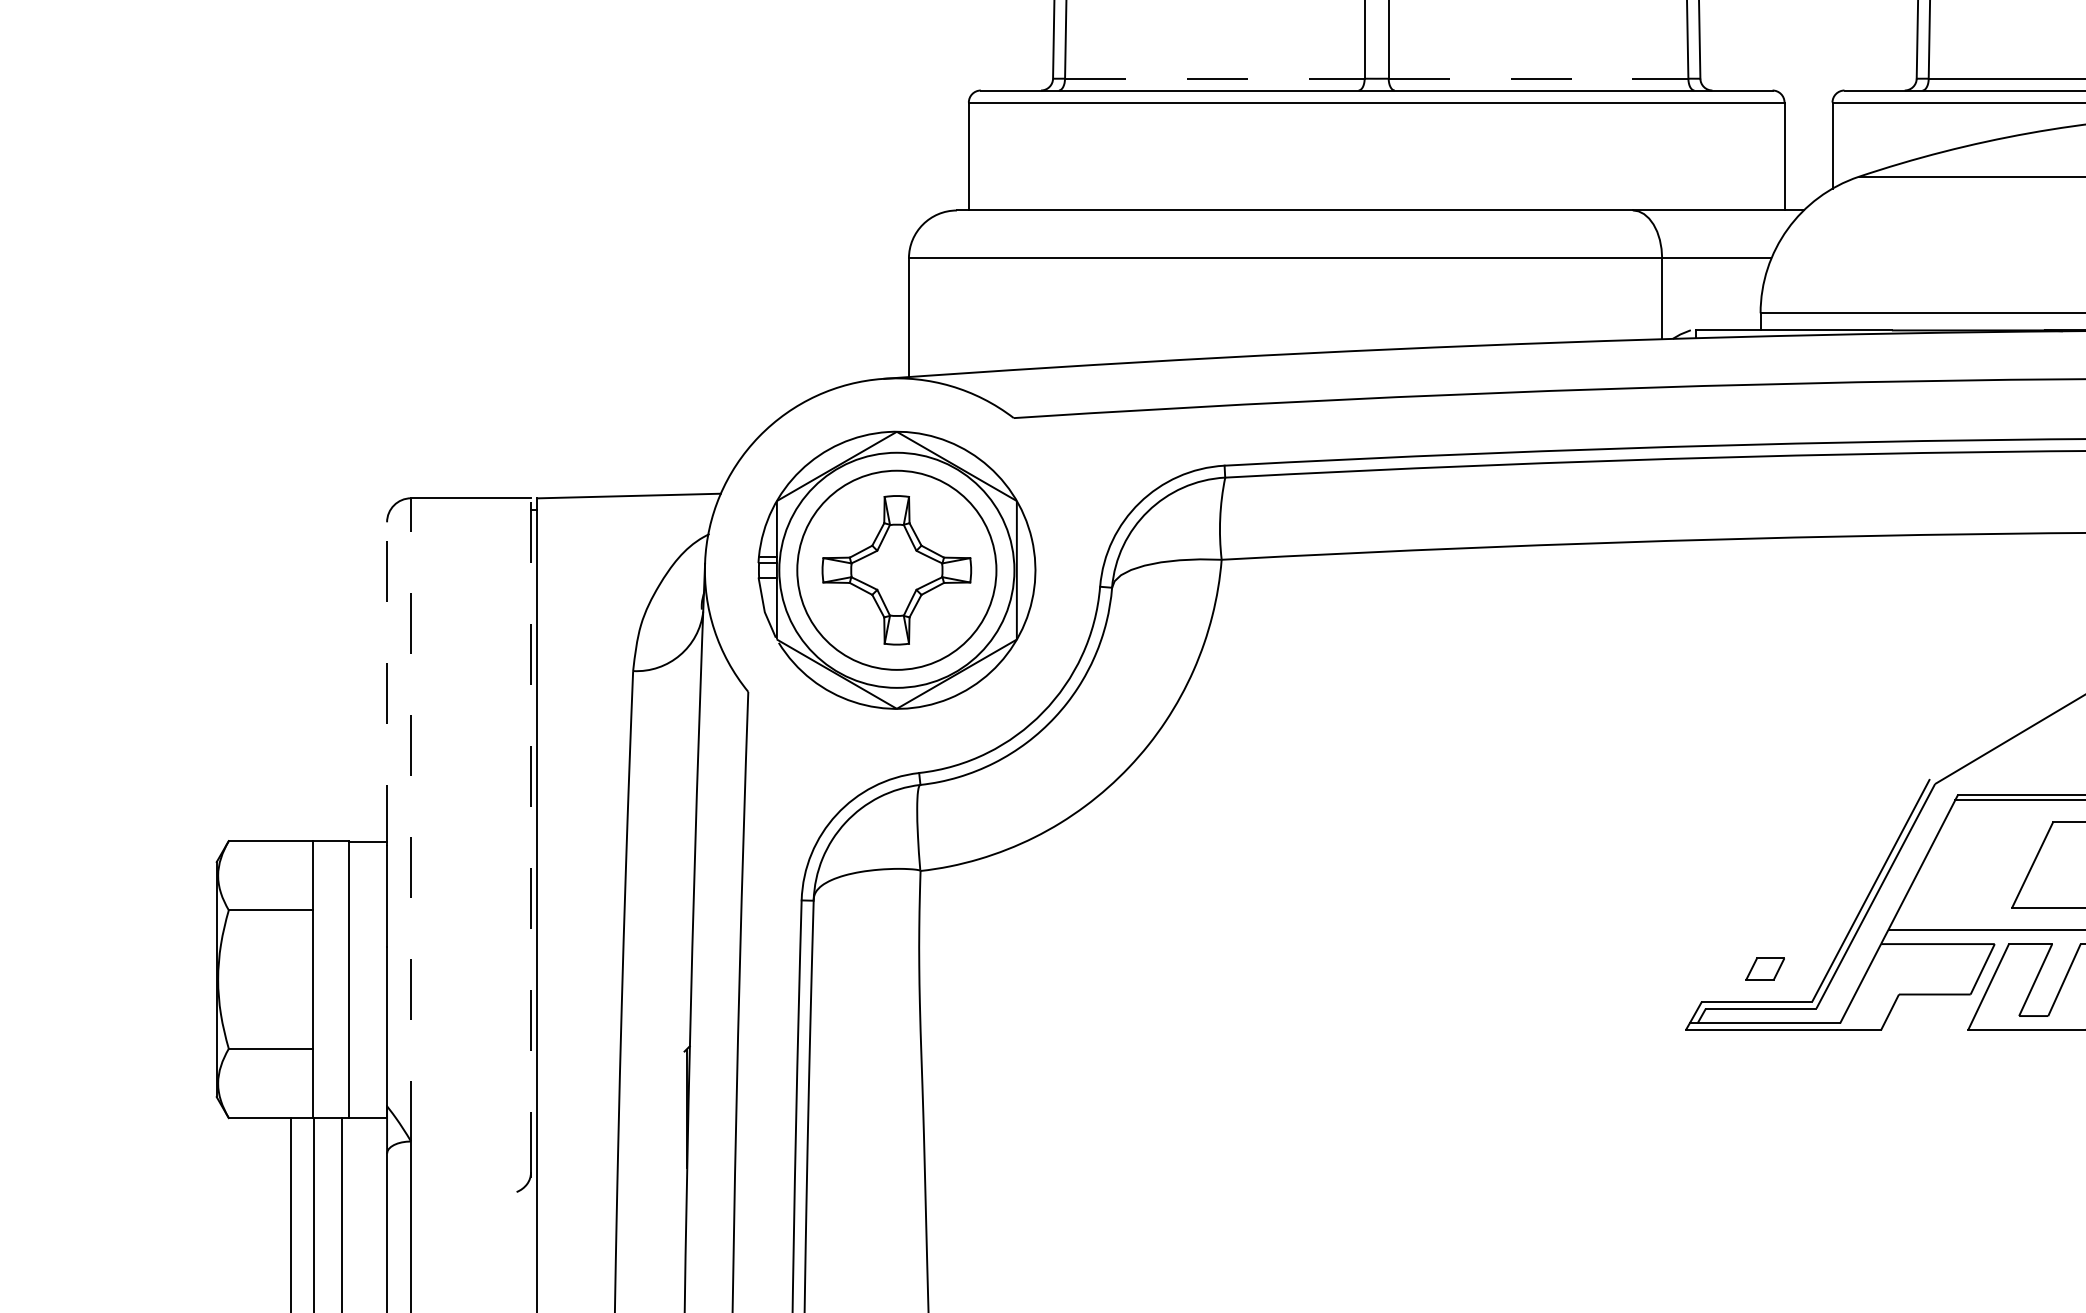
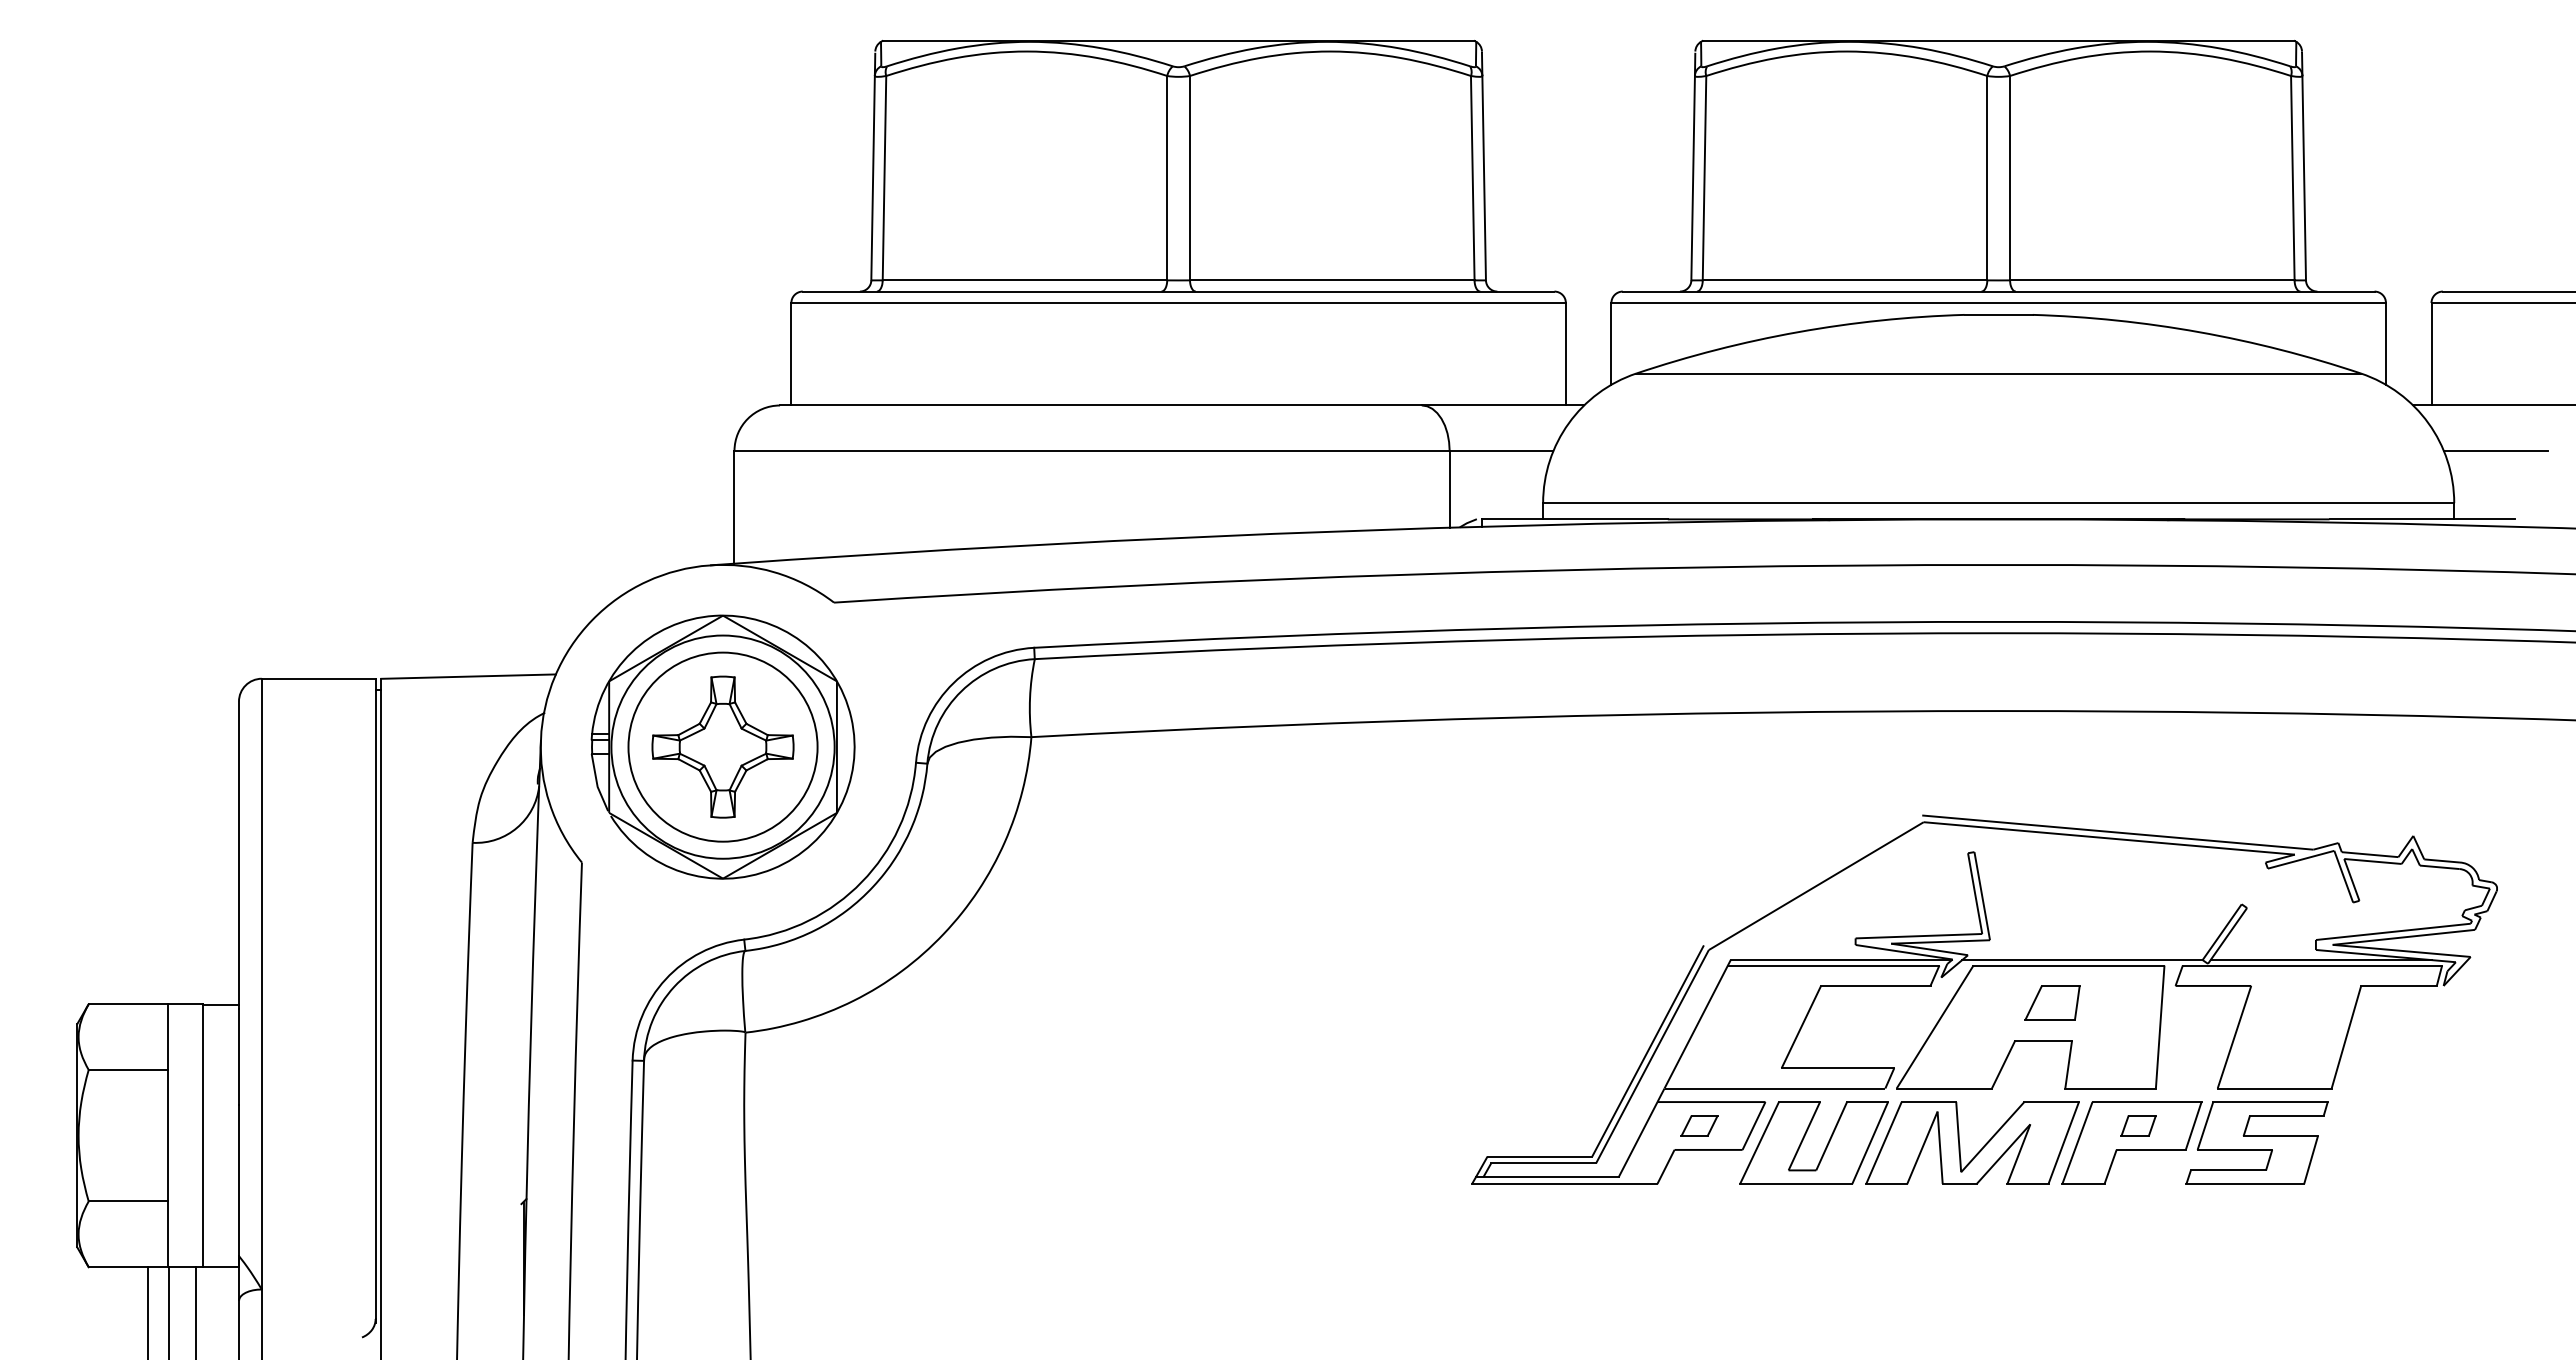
line: (1215, 78) -> (1025, 280), dashed -> solid
line: (1538, 78) -> (1332, 280), dashed -> solid
line: (386, 683) -> (238, 854), dashed -> solid
line: (410, 819) -> (261, 983), dashed -> solid
line: (530, 835) -> (375, 998), dashed -> solid
part: (1765, 968) -> (1699, 1125), moved

